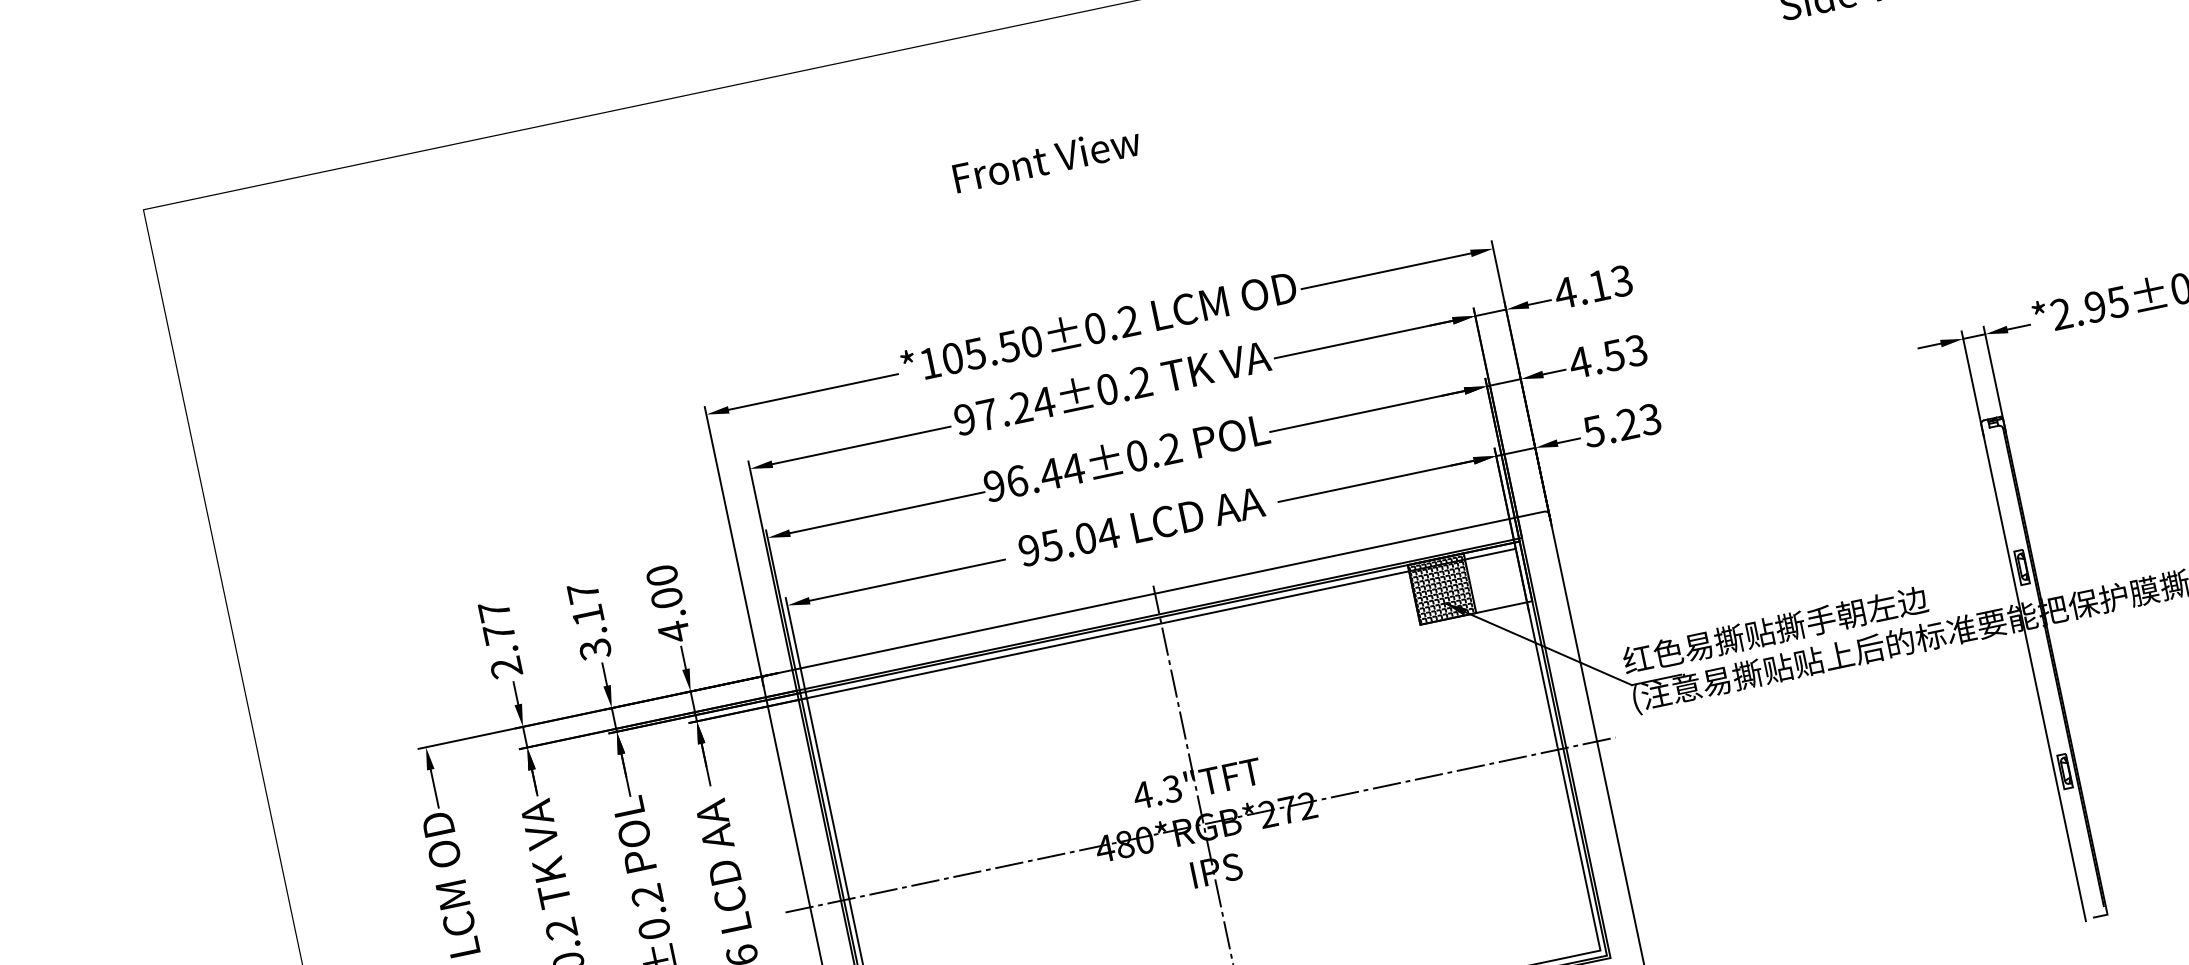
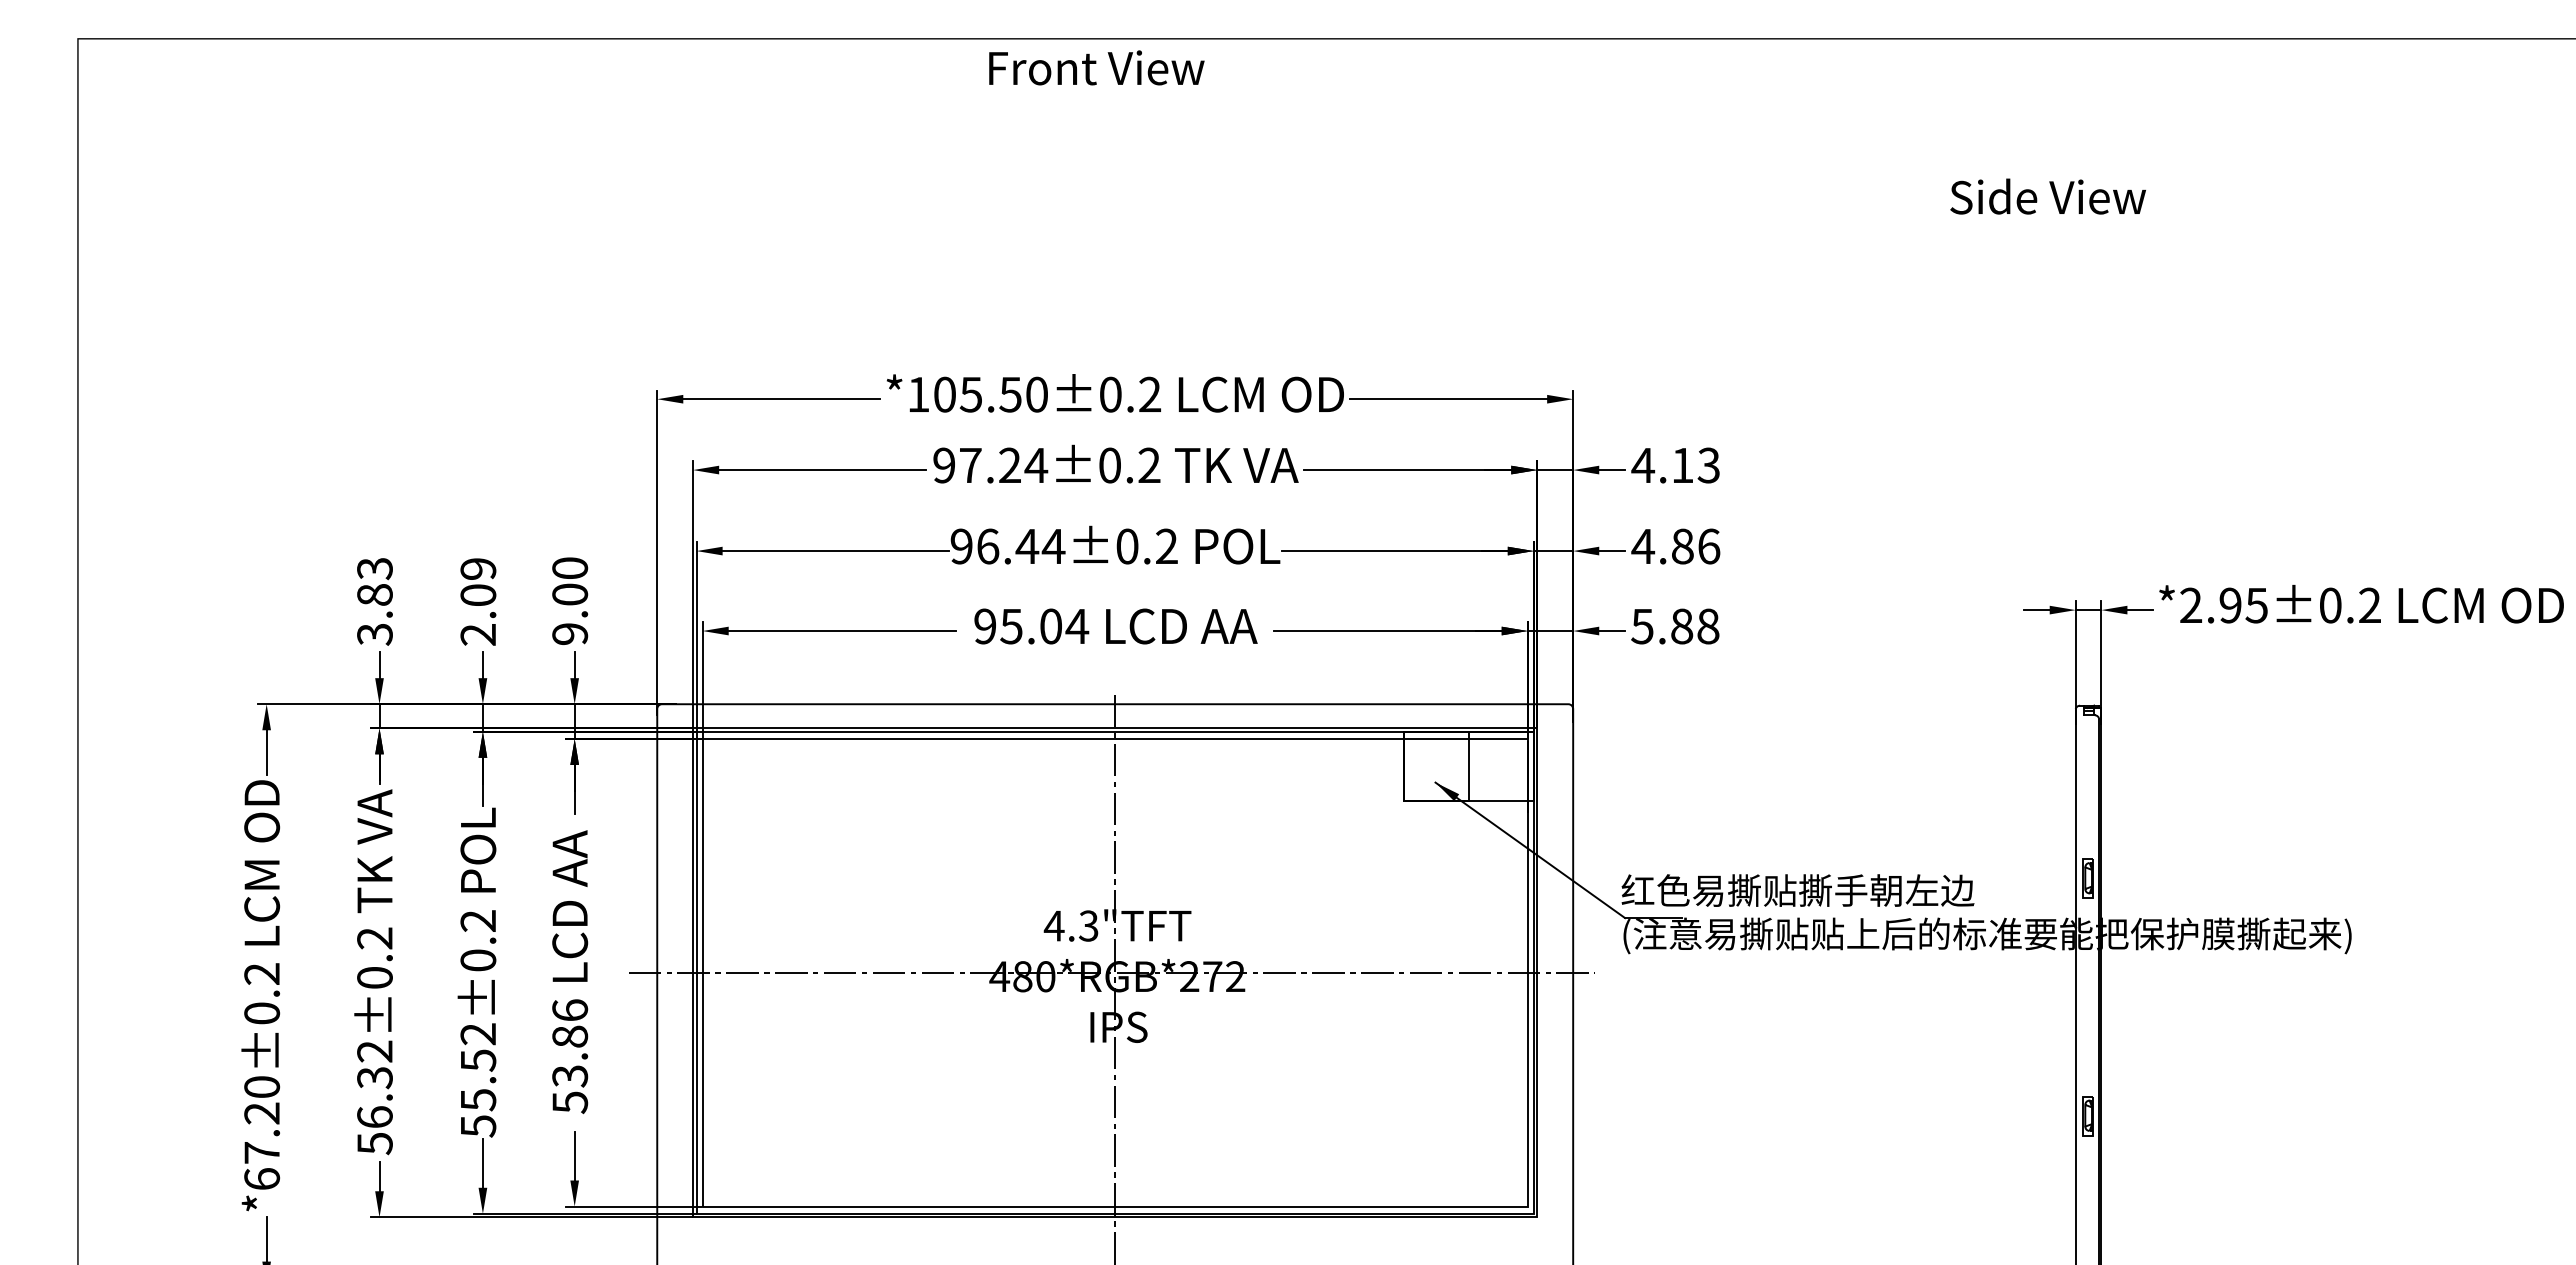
text: (1046, 159) -> (1096, 67), moved
text: (1625, 353) -> (1695, 546), 4.53 -> 4.86
text: (1639, 421) -> (1695, 626), 5.23 -> 5.88
hatch: (1441, 588) -> (1435, 765), removed
text: (589, 621) -> (478, 602), 3.17 -> 2.09
text: (674, 632) -> (570, 634), 4.00 -> 9.00
text: (500, 639) -> (374, 601), 2.77 -> 3.83

